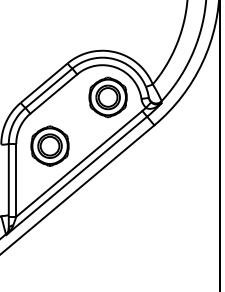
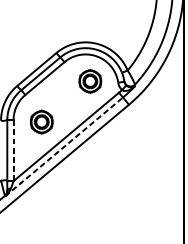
part: (107, 97) -> (89, 81), size x0.7
part: (49, 145) -> (41, 121), size x0.7
line: (77, 175) -> (64, 146), solid -> dashed
line: (16, 180) -> (13, 150), solid -> dashed

